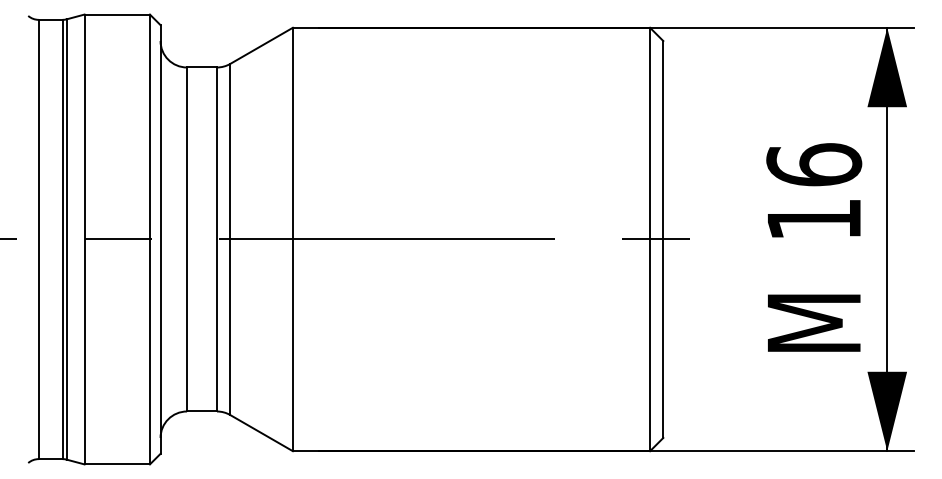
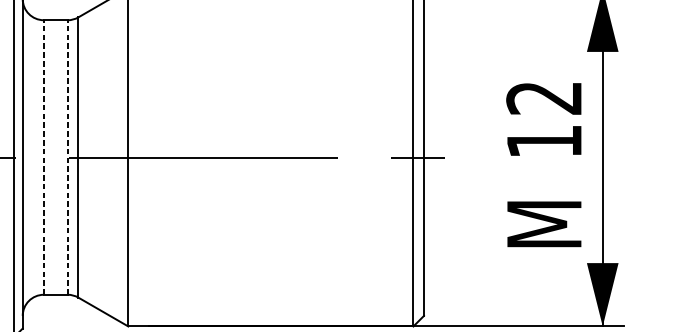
text: (814, 164) -> (544, 97), 16 -> 12
line: (187, 239) -> (44, 157), solid -> dashed
line: (217, 239) -> (68, 157), solid -> dashed

